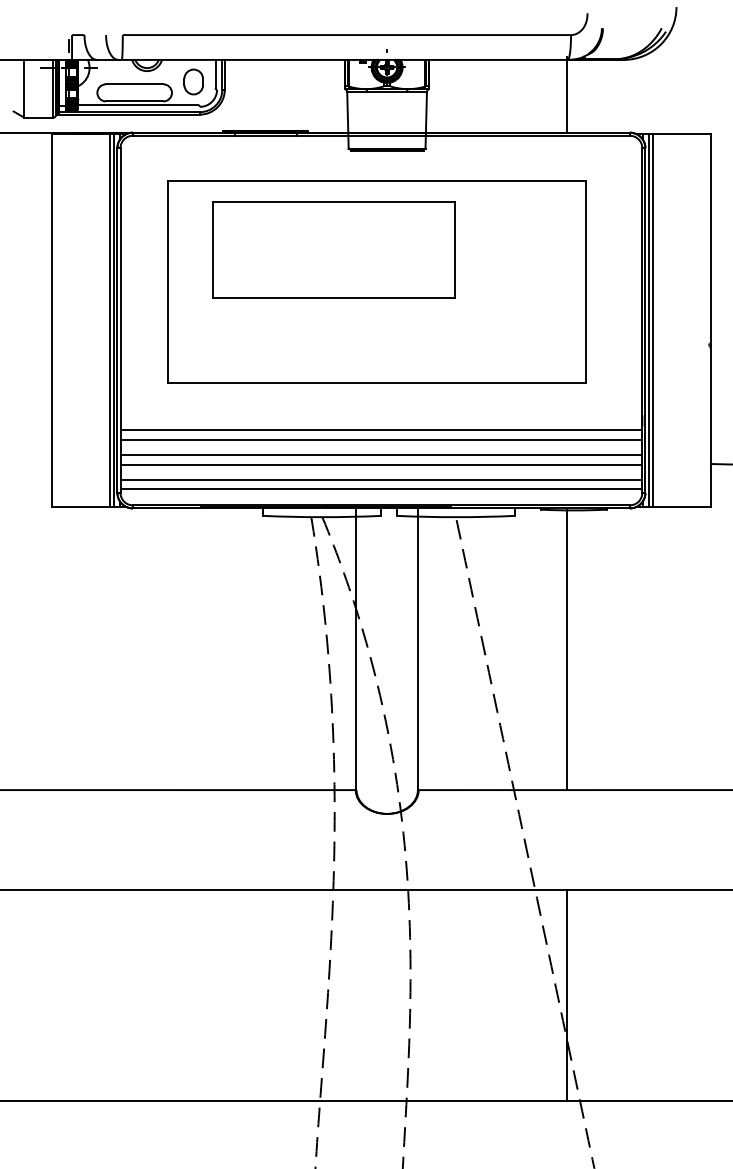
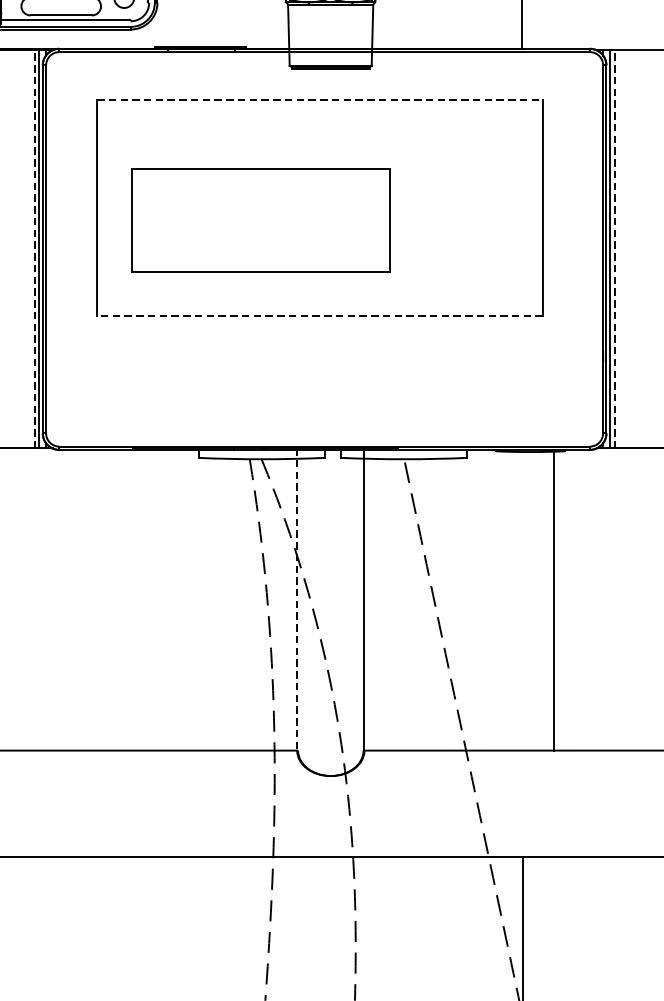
line: (377, 180) -> (320, 99), solid -> dashed
part: (333, 249) -> (260, 219), moved
line: (109, 320) -> (34, 249), solid -> dashed
line: (653, 320) -> (615, 249), solid -> dashed
line: (377, 382) -> (320, 315), solid -> dashed
line: (381, 430) -> (324, 366), removed
line: (381, 439) -> (324, 376), removed
line: (381, 455) -> (324, 393), removed
line: (381, 464) -> (324, 403), removed
line: (381, 480) -> (324, 420), removed
line: (381, 489) -> (324, 429), removed
line: (355, 648) -> (296, 599), solid -> dashed
line: (566, 650) -> (554, 601), moved

